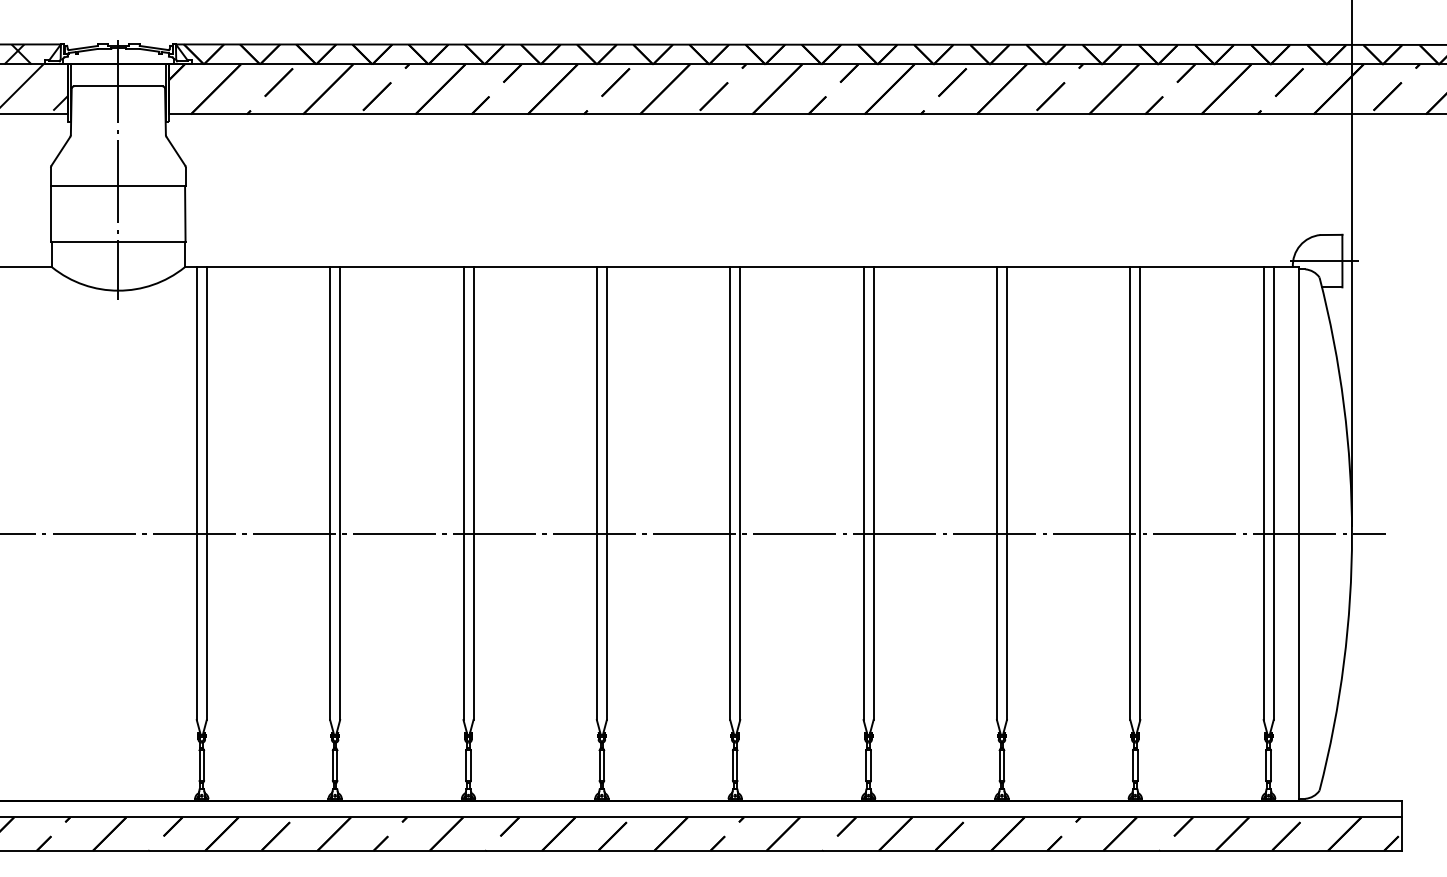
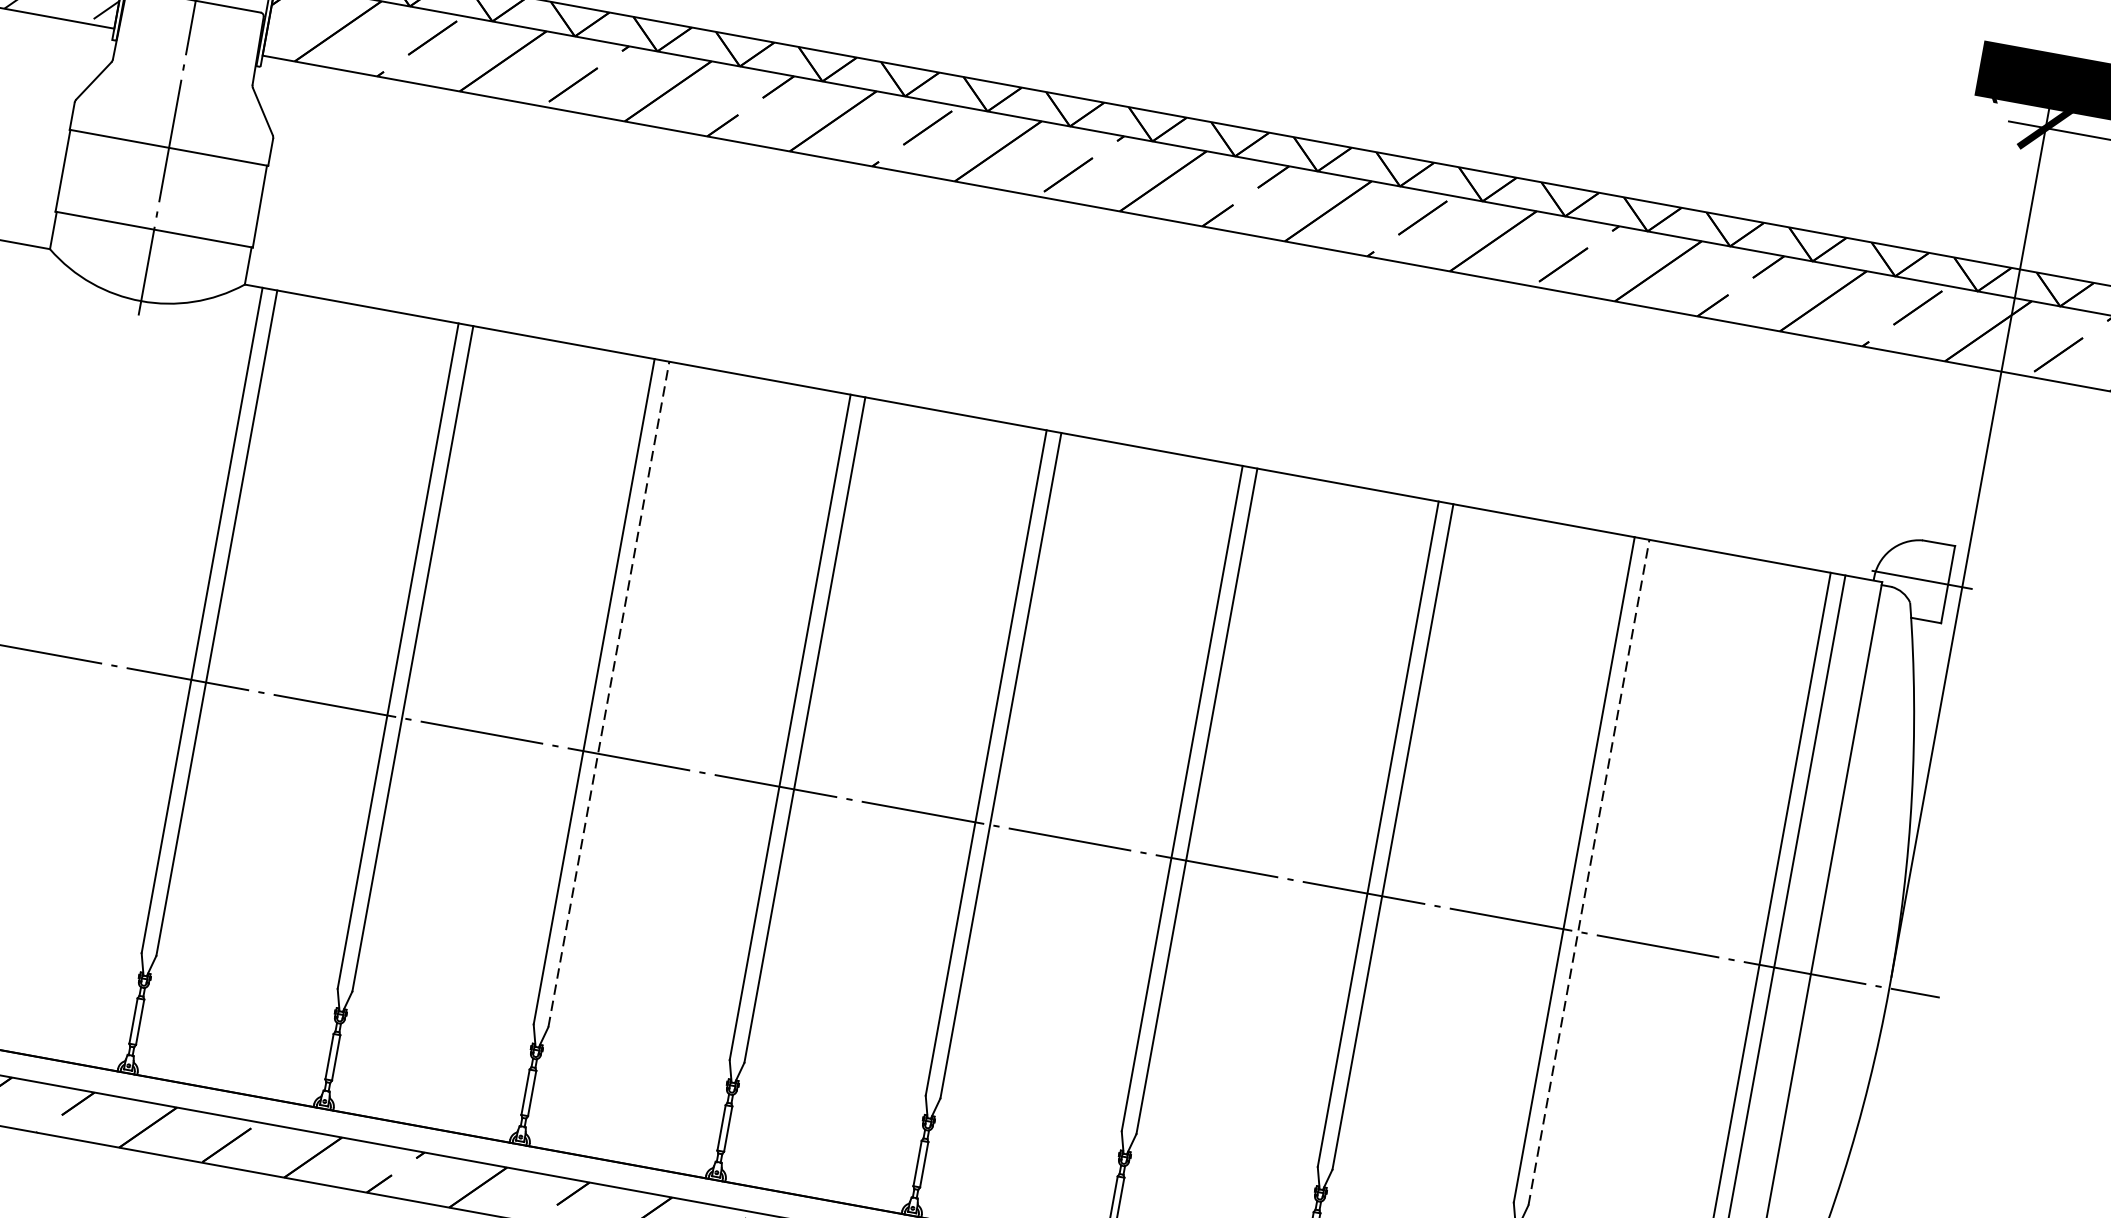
line: (473, 493) -> (608, 694), solid -> dashed
line: (1140, 493) -> (1589, 872), solid -> dashed

